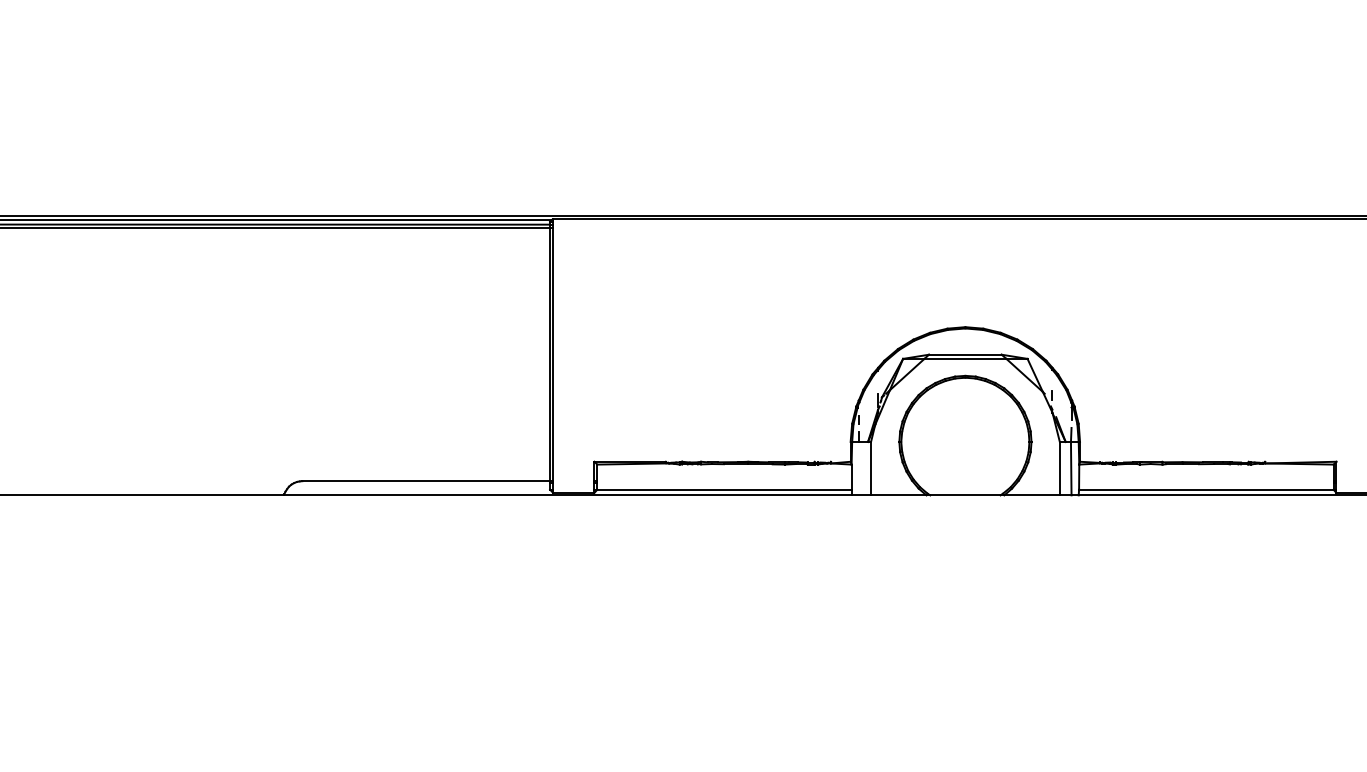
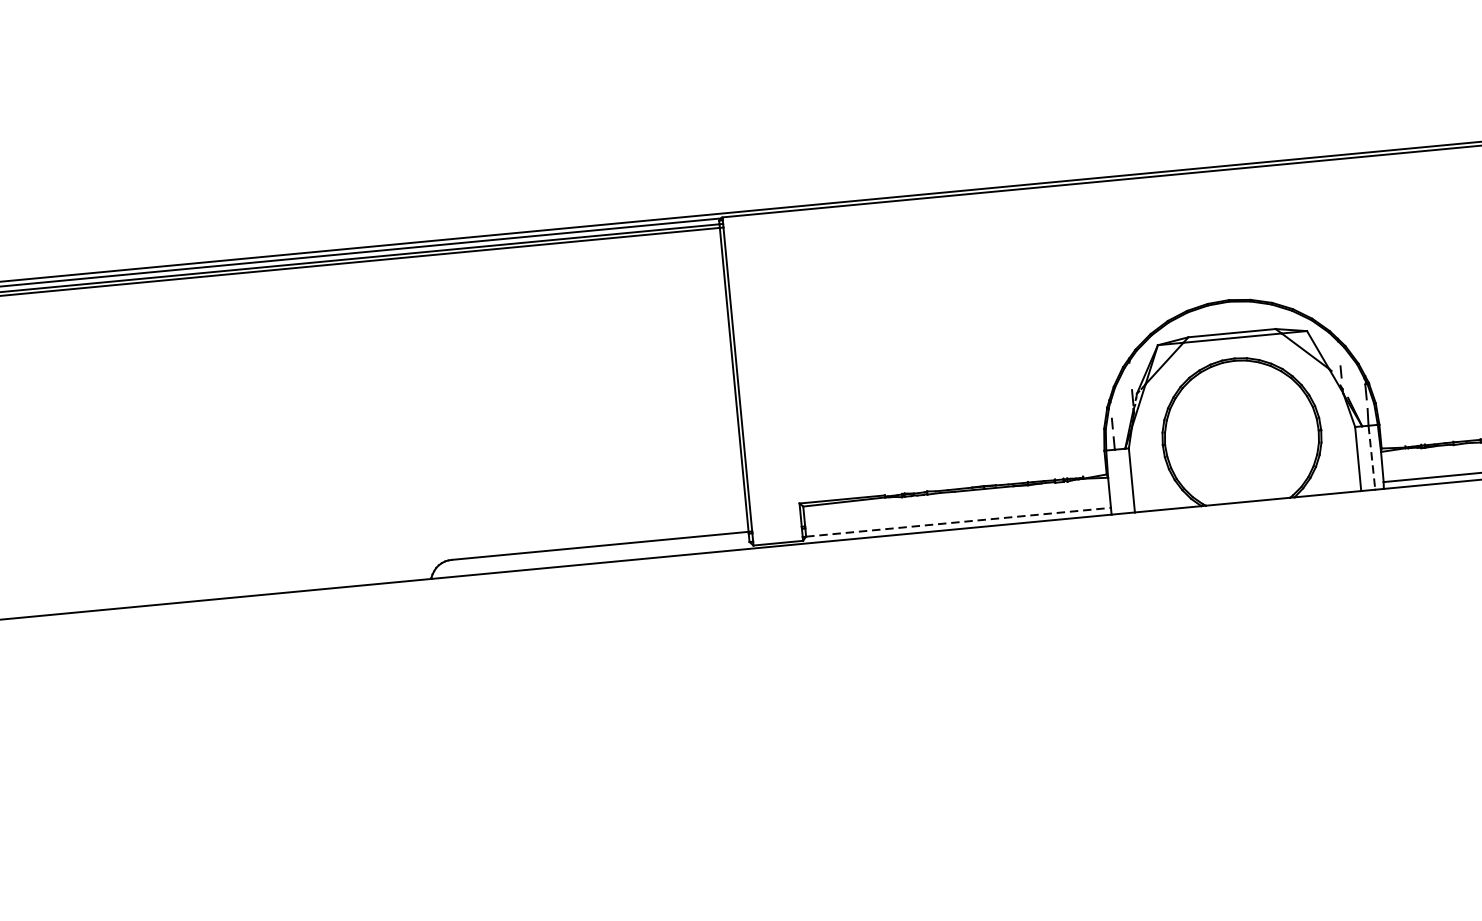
line: (1071, 468) -> (1372, 457), solid -> dashed
line: (724, 489) -> (958, 522), solid -> dashed

